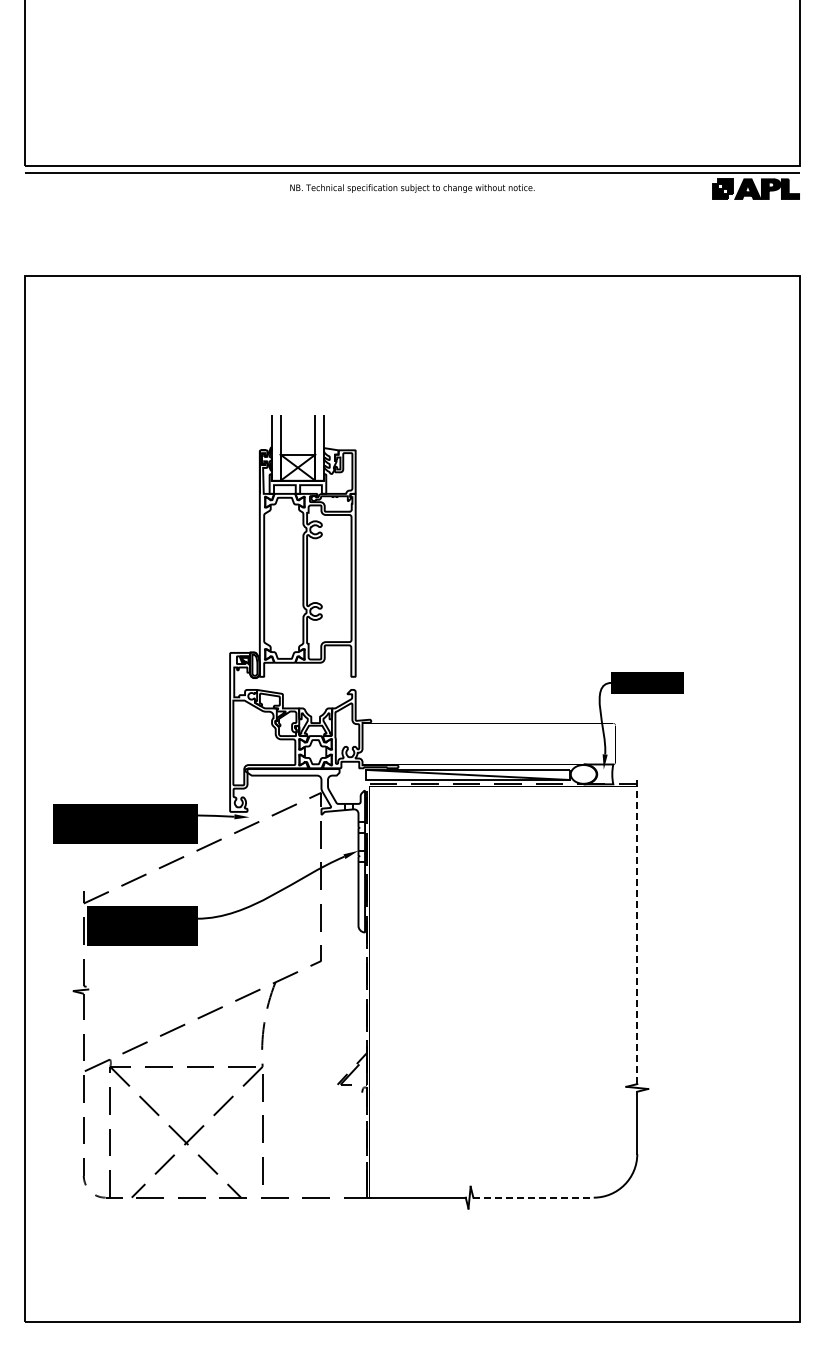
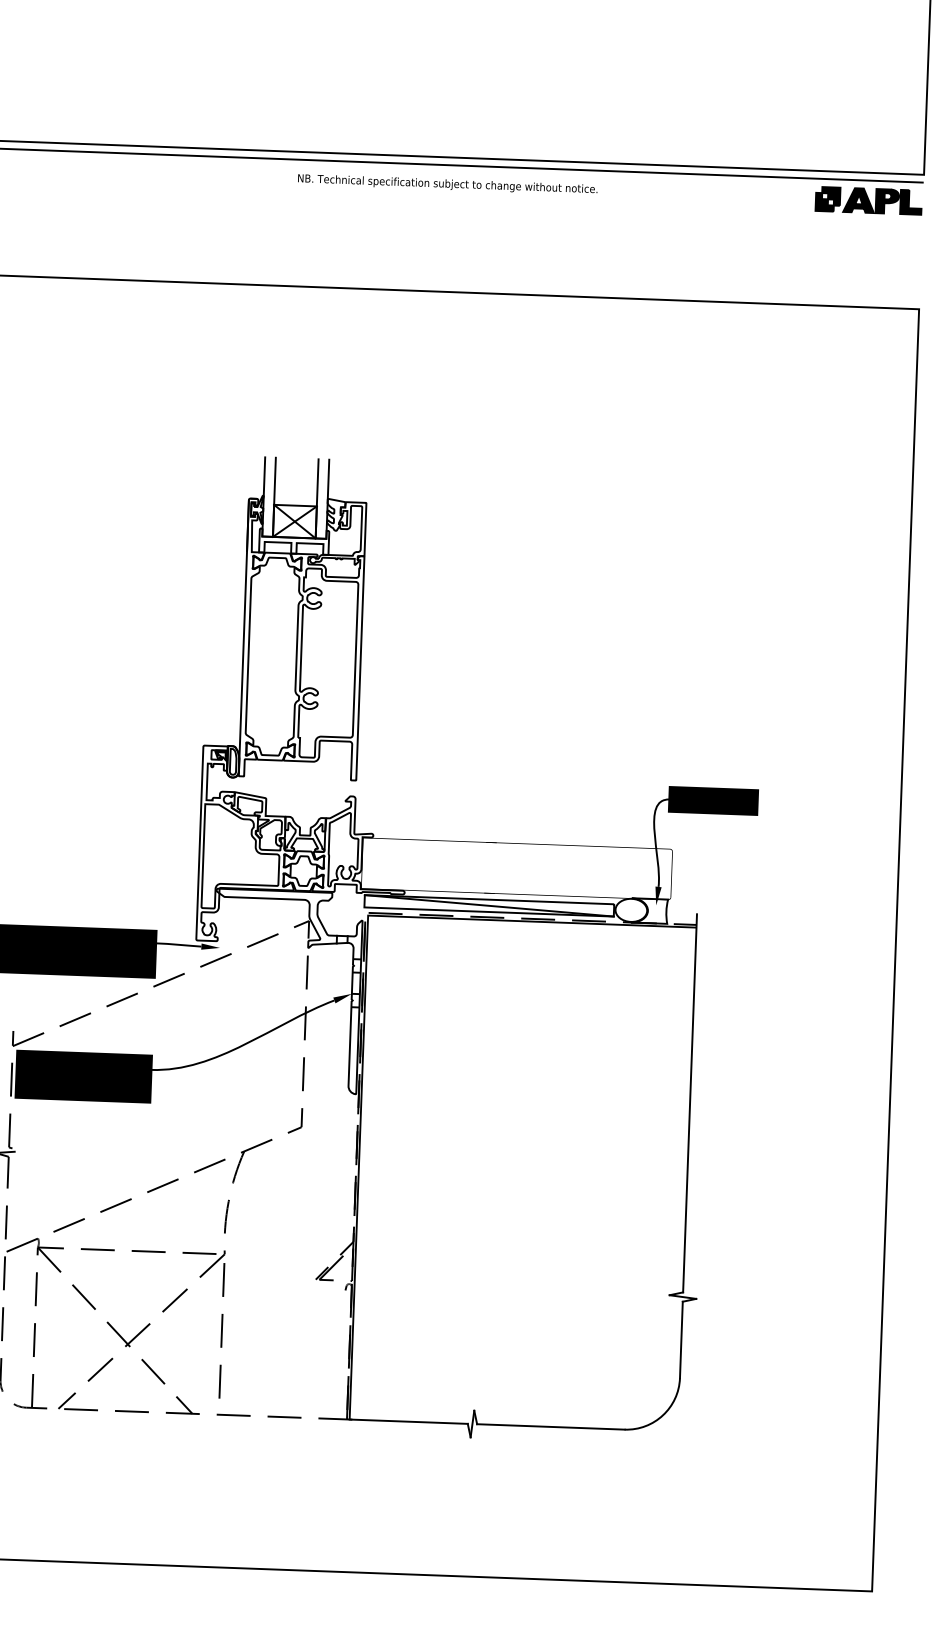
line: (637, 929) -> (690, 1102), dashed -> solid
line: (534, 1197) -> (552, 1426), dashed -> solid

